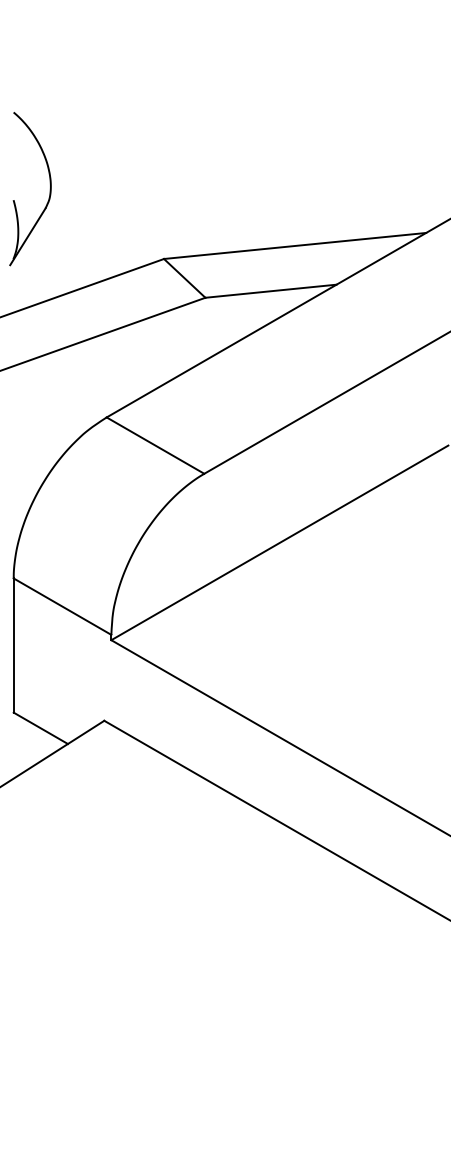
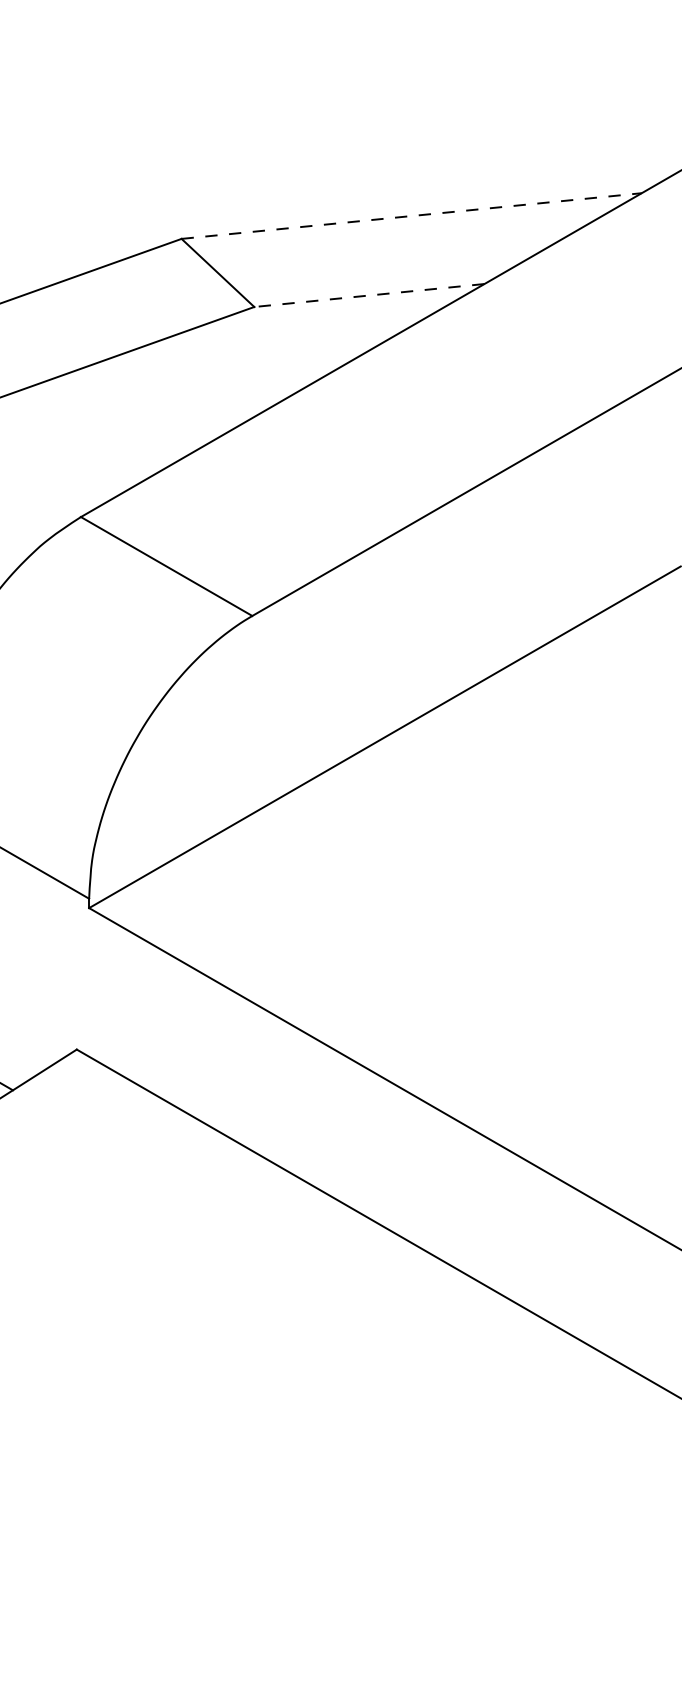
line: (295, 245) -> (412, 215), solid -> dashed
line: (270, 291) -> (368, 295), solid -> dashed

